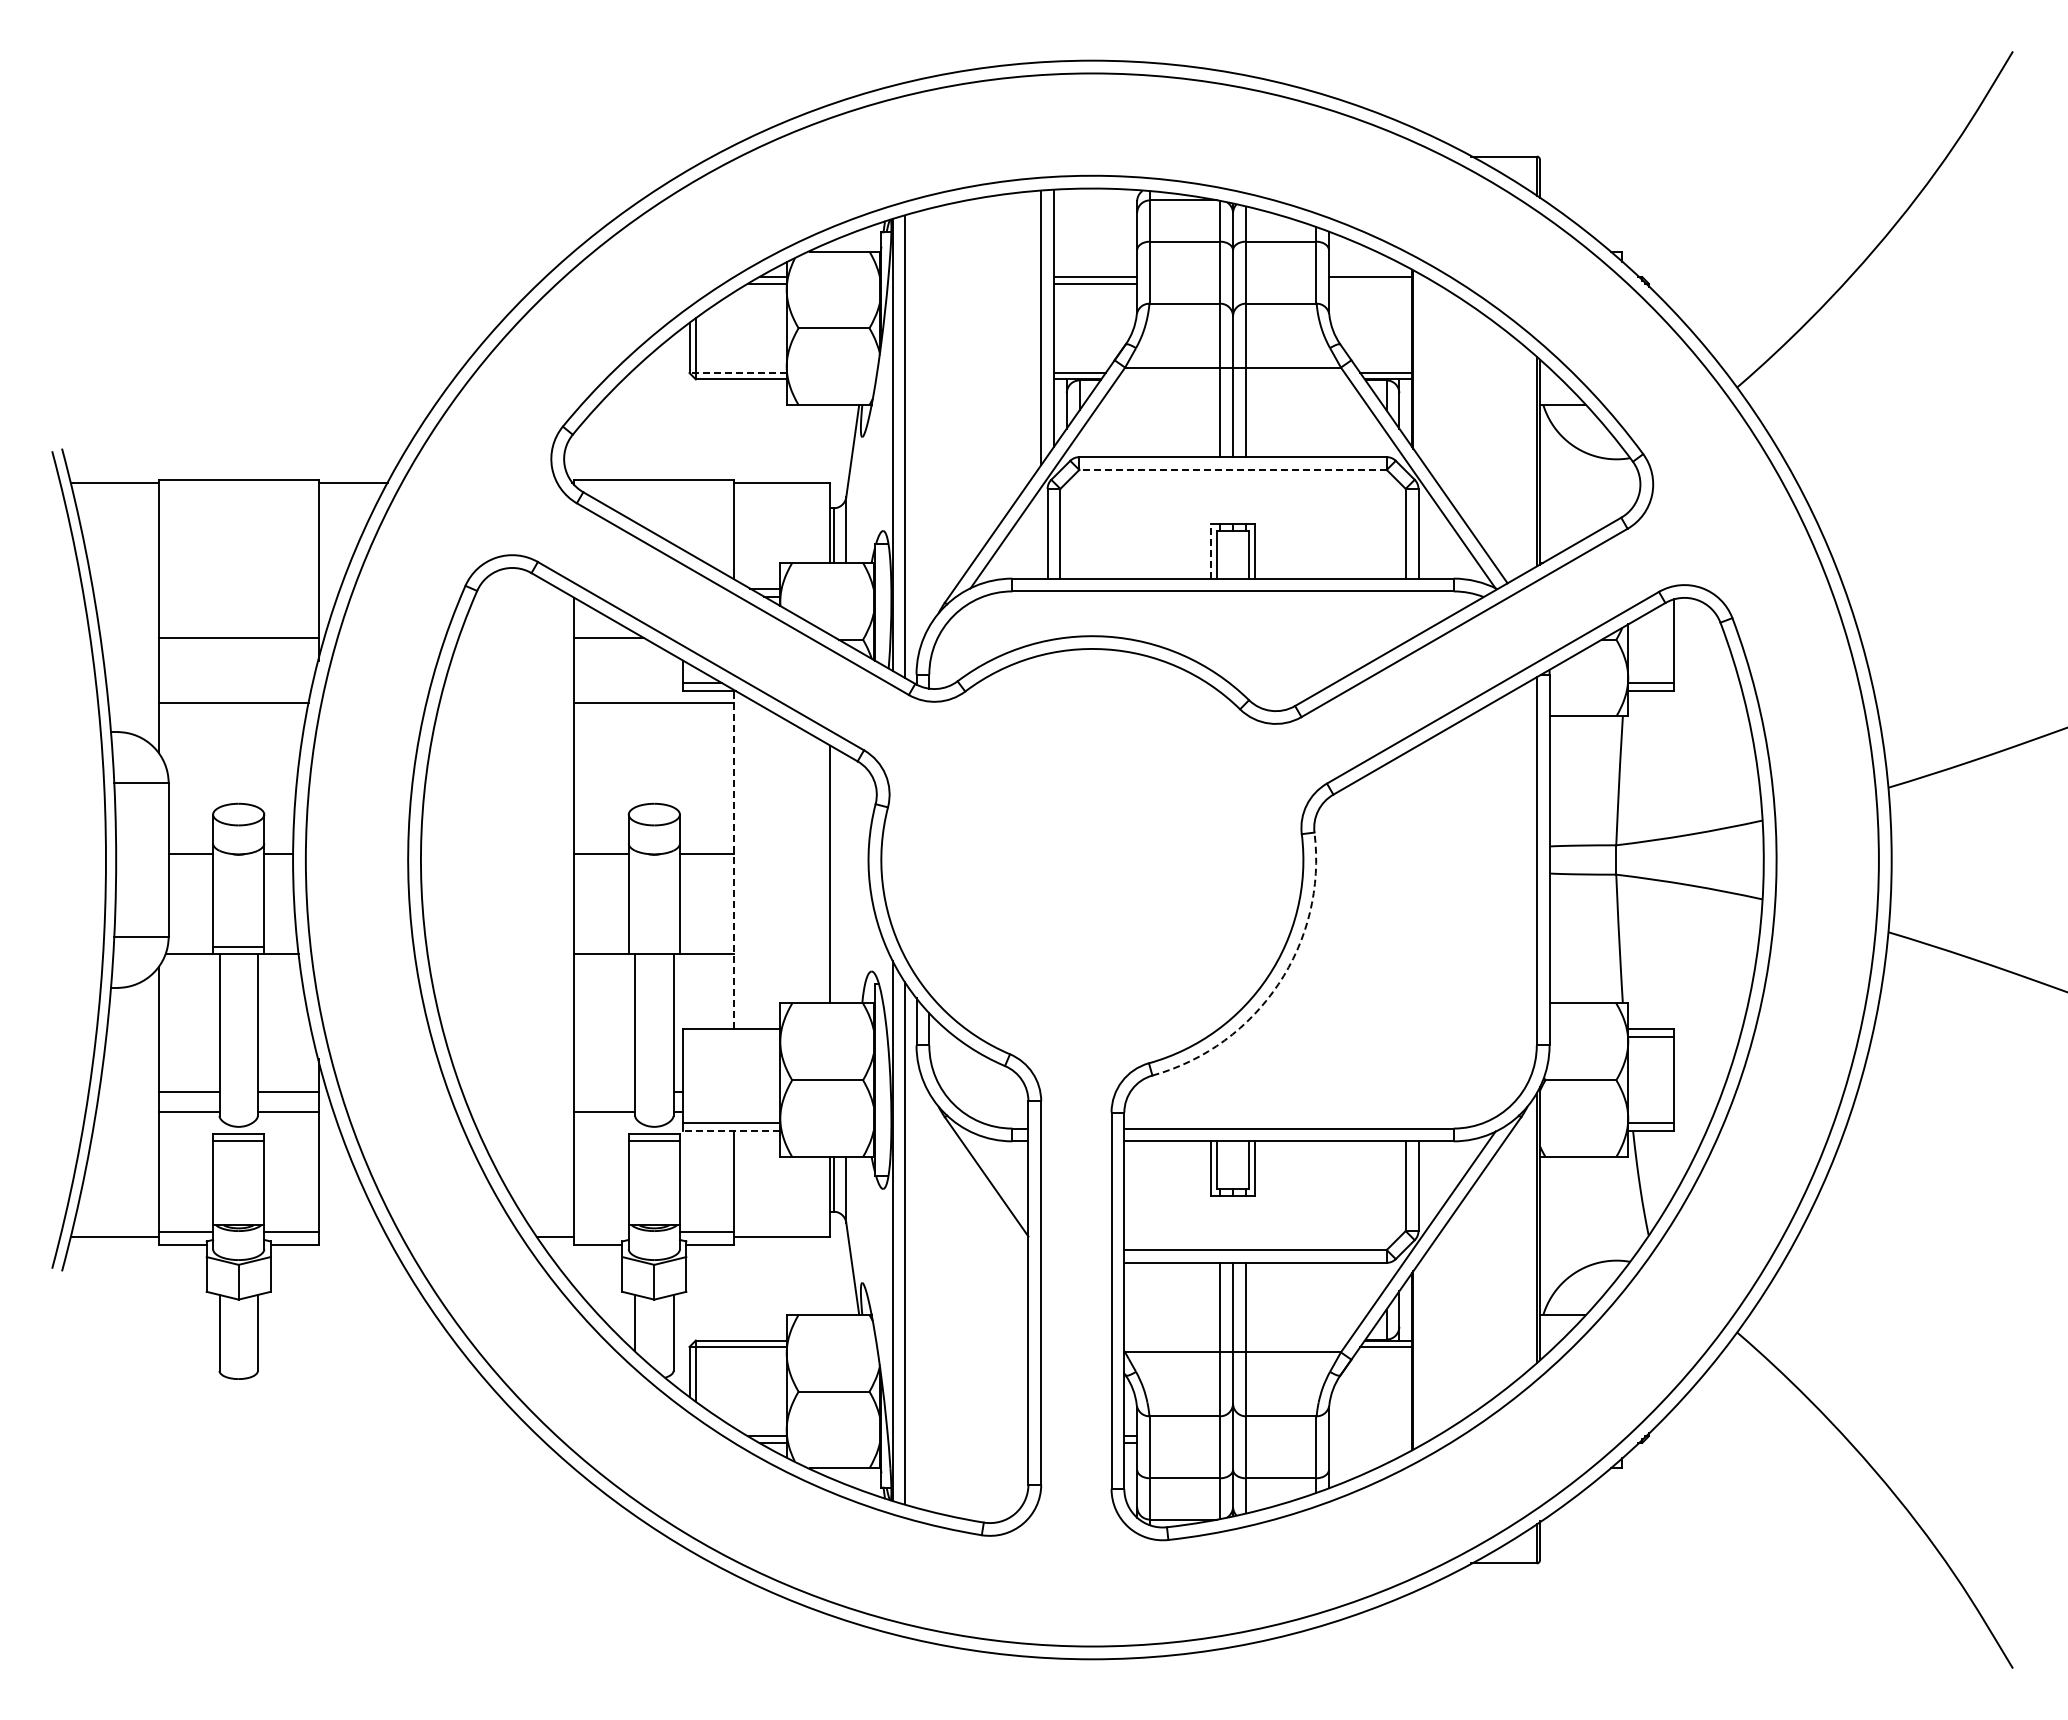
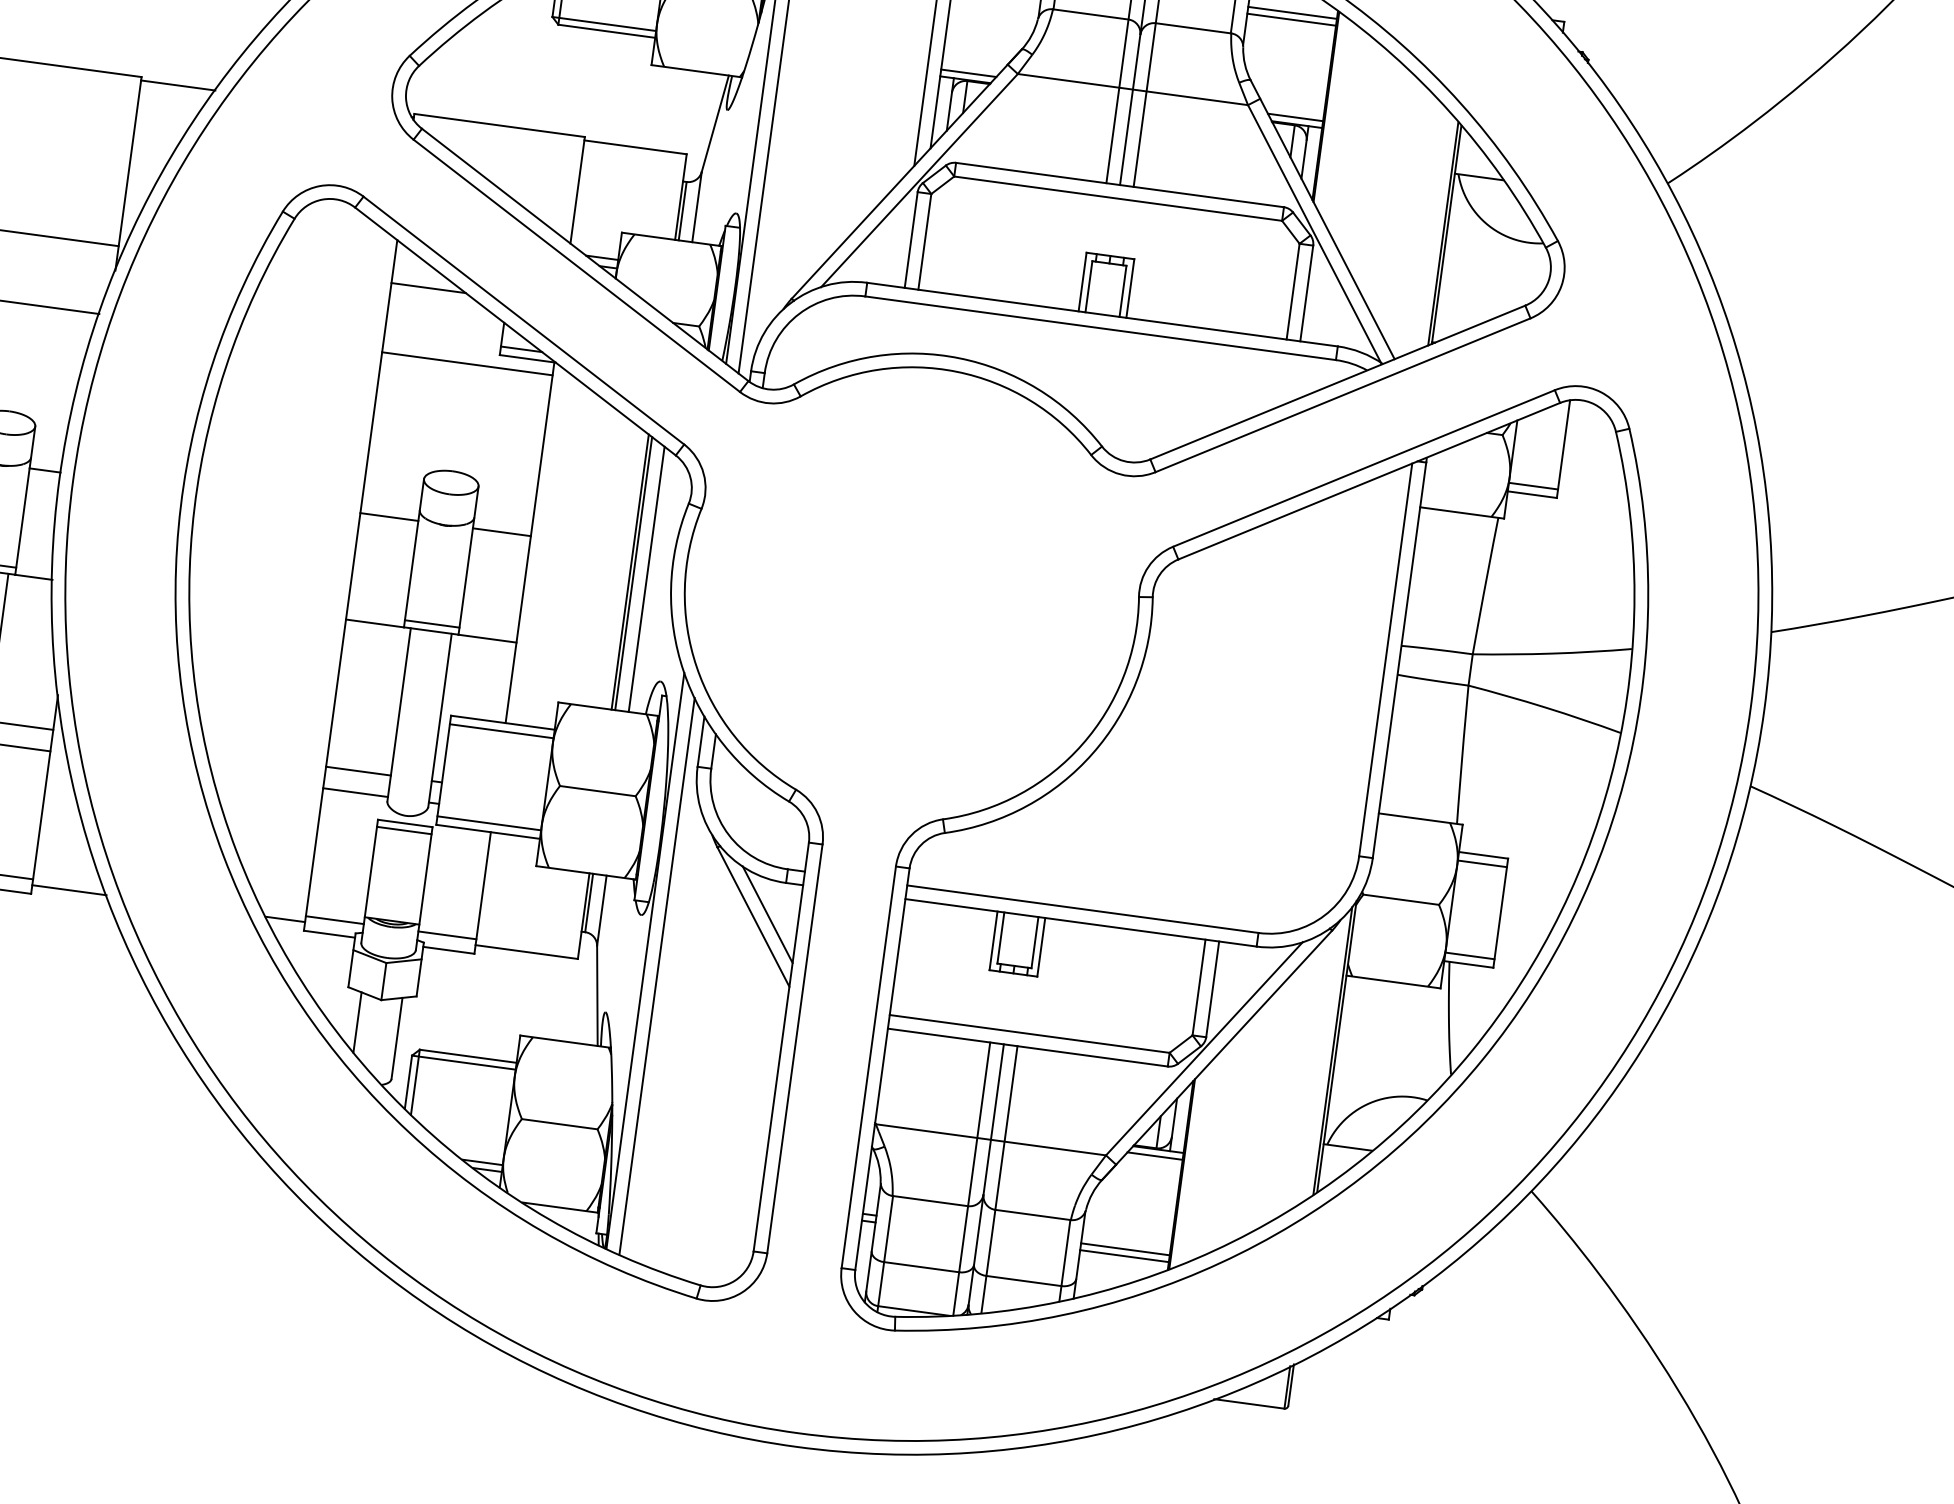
line: (1370, 283) -> (1291, 19), added
line: (738, 373) -> (604, 24), dashed -> solid
line: (1233, 469) -> (1118, 198), dashed -> solid
line: (1210, 550) -> (1082, 281), dashed -> solid
line: (734, 859) -> (530, 542), dashed -> solid
line: (833, 875) -> (633, 573), added
line: (846, 878) -> (647, 578), added
line: (653, 946) -> (431, 623), added
arc: (1278, 984) -> (1092, 754), dashed -> solid
line: (731, 1037) -> (501, 731), added
line: (604, 1091) -> (358, 770), added
line: (731, 1131) -> (487, 831), dashed -> solid
line: (999, 1172) -> (767, 914), added
line: (601, 1231) -> (334, 919), added
line: (353, 1237) -> (69, 890), added
line: (1370, 1436) -> (1125, 1249), added
line: (1370, 1442) -> (1124, 1255), added

